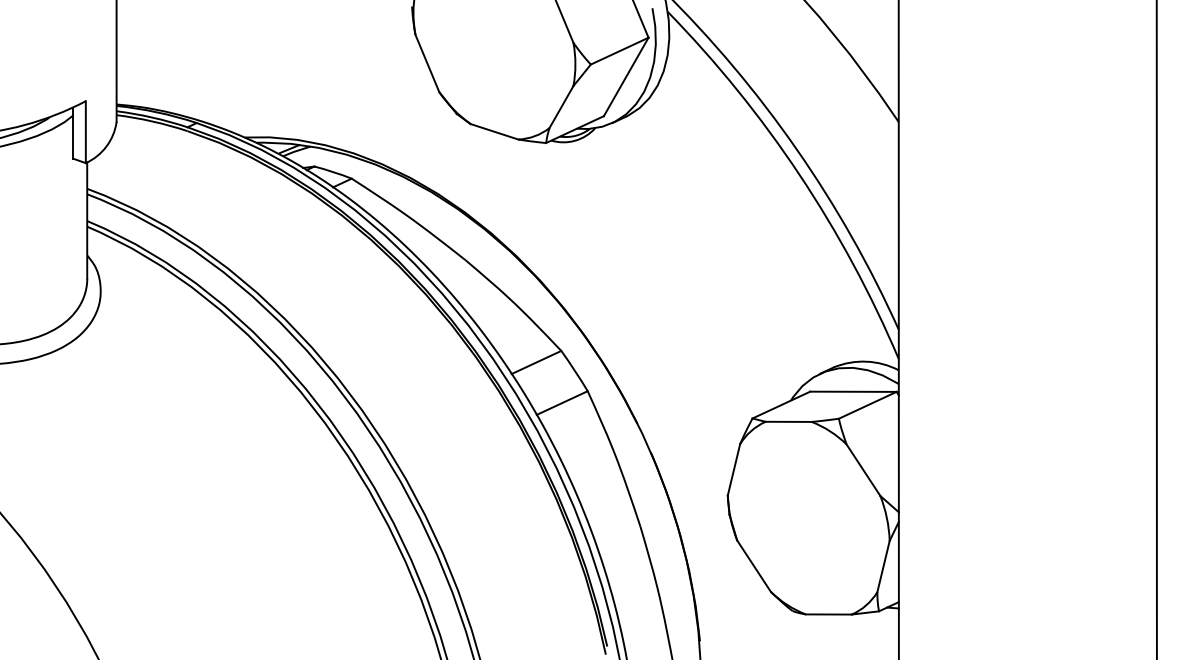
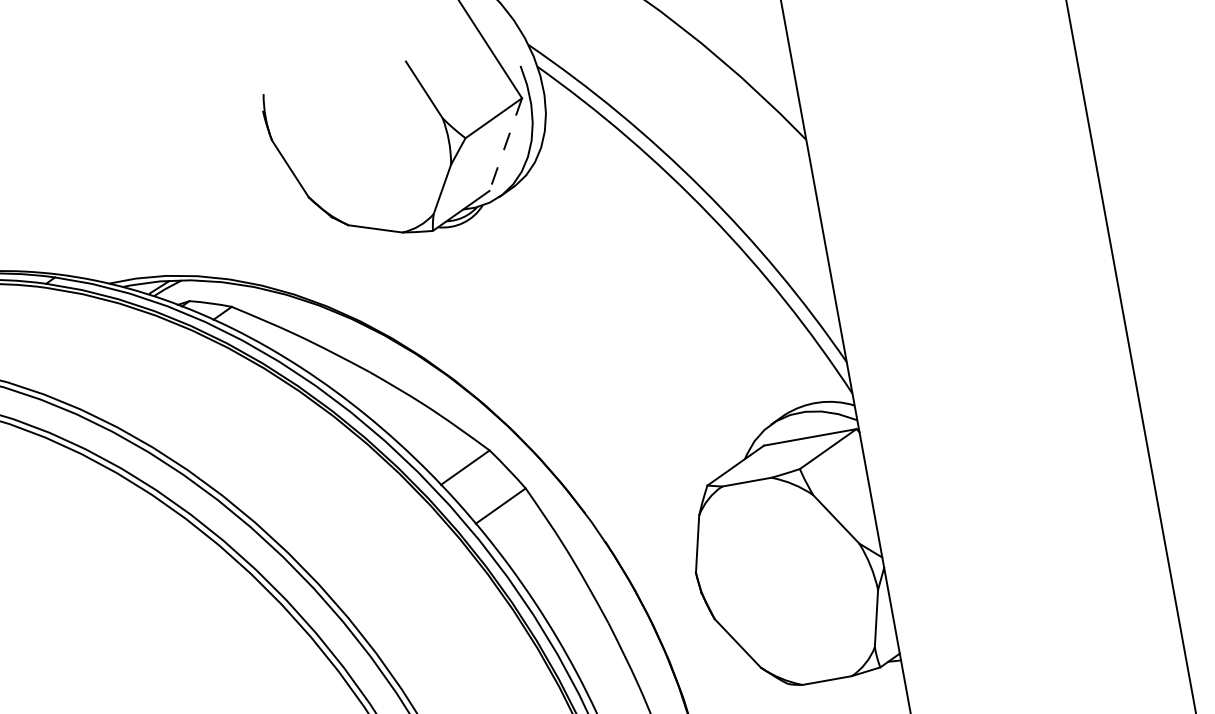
line: (625, 77) -> (505, 145), solid -> dashed

